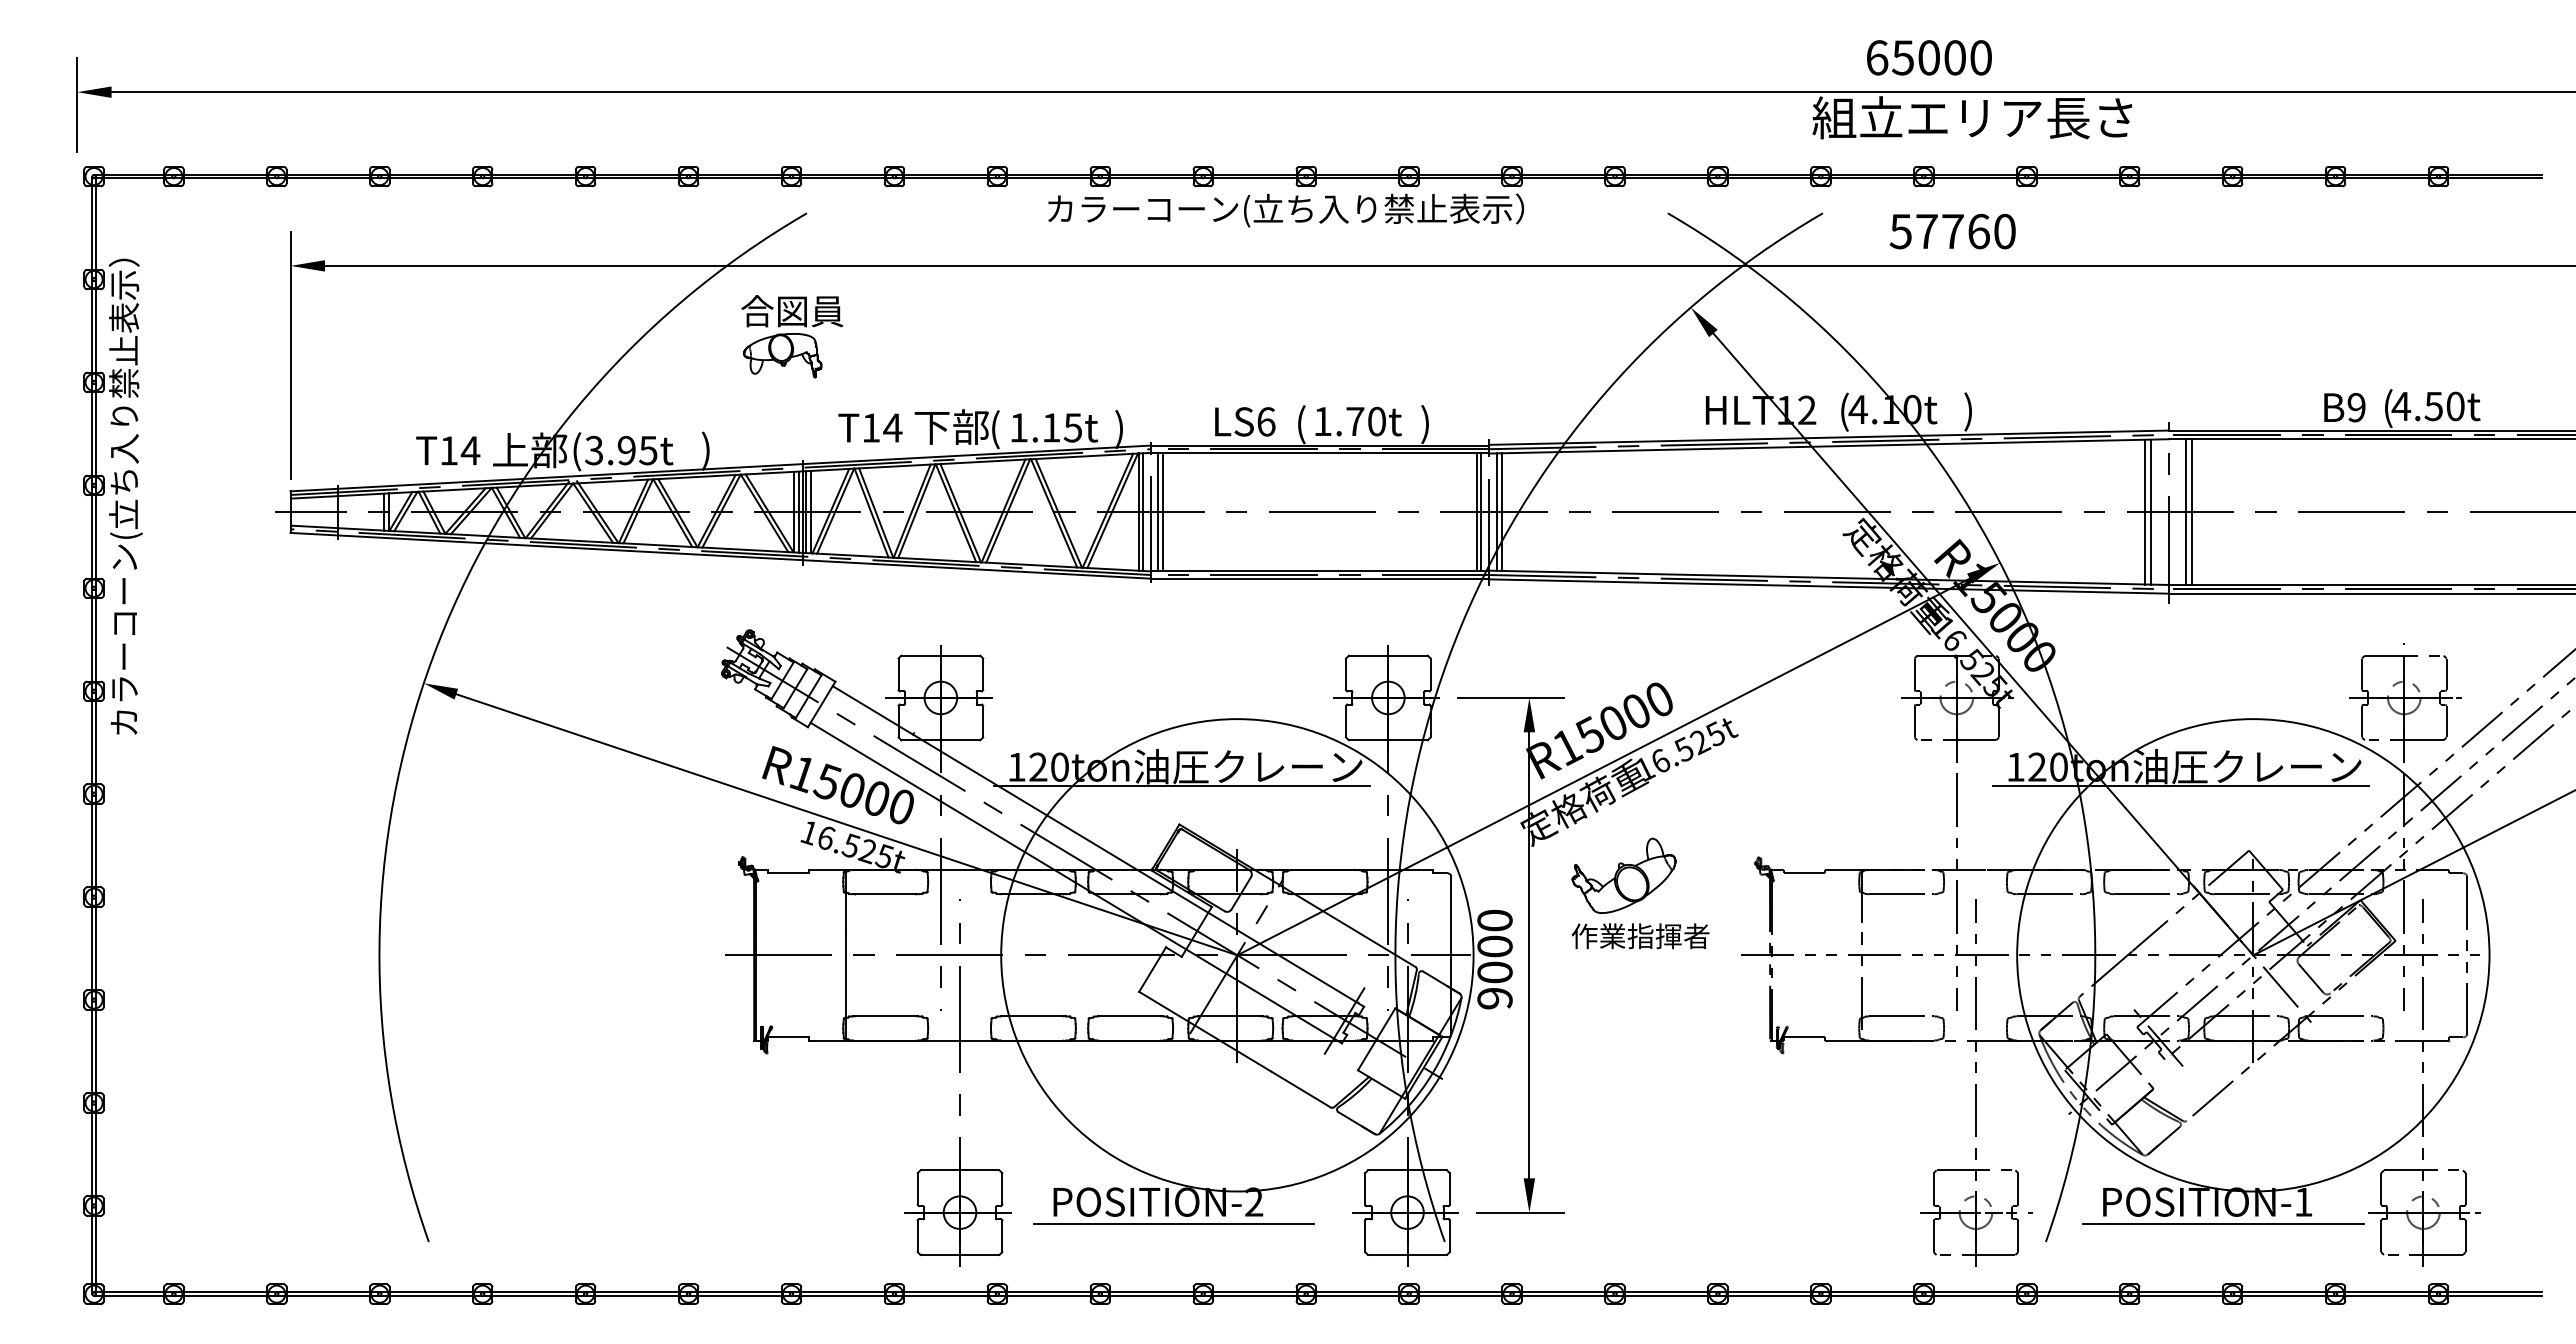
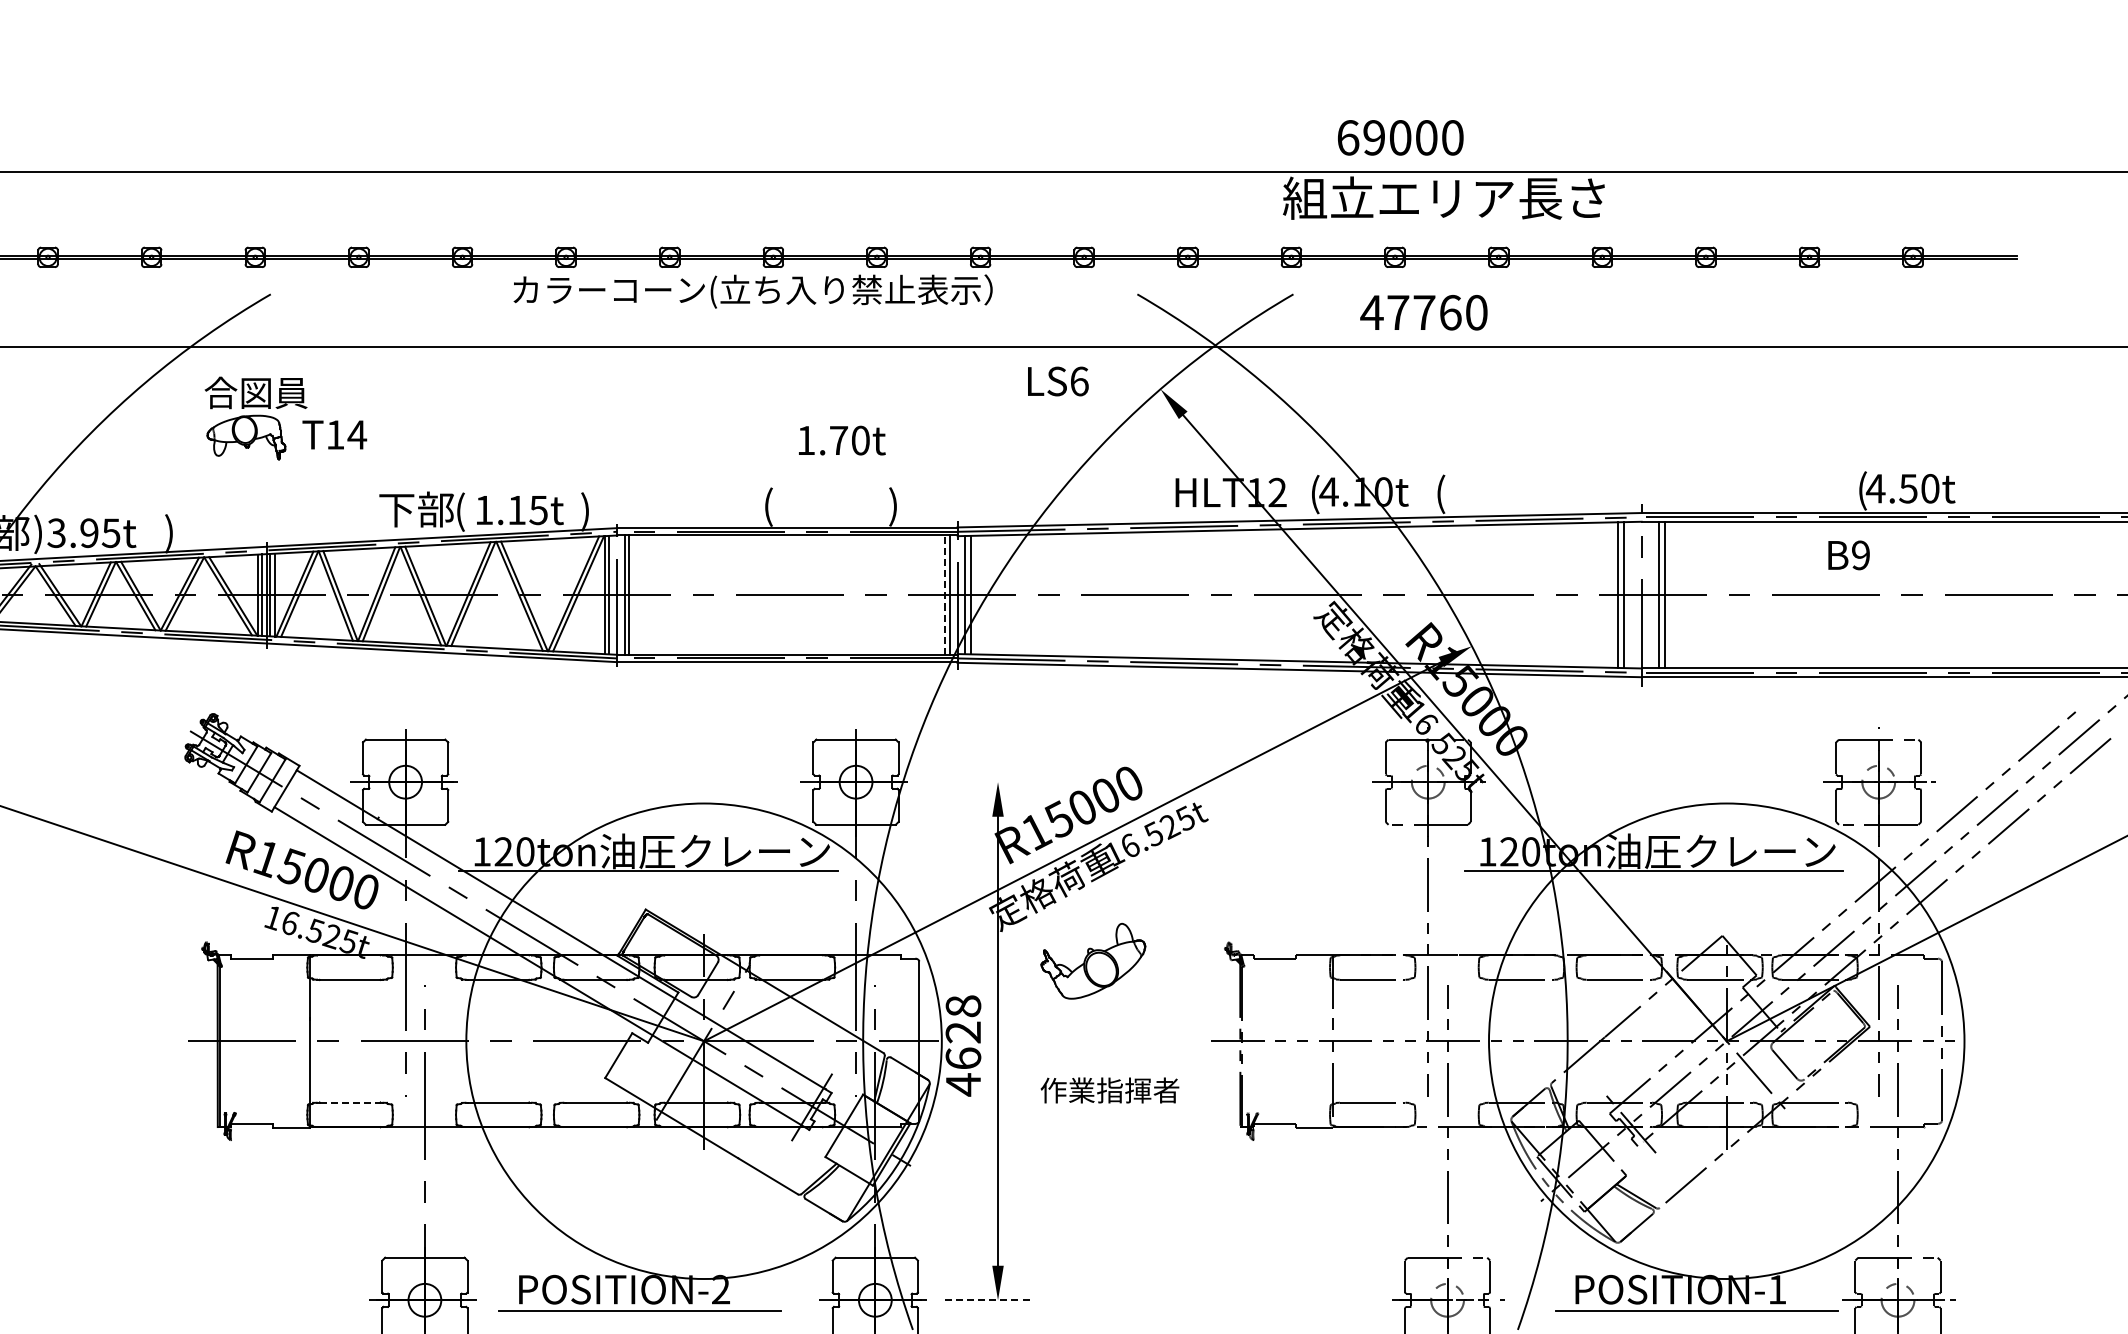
text: (1902, 57) -> (1373, 137), 65000 -> 69000
text: (1900, 231) -> (1371, 312), 57760 -> 47760
text: (2344, 407) -> (1848, 555), moved
text: (1968, 411) -> (1440, 493), ) -> (
text: (1245, 421) -> (1058, 381), moved
text: (1358, 421) -> (842, 440), moved
text: (870, 427) -> (334, 434), moved
text: (576, 451) -> (38, 534), ( -> )
line: (1476, 511) -> (944, 594), solid -> dashed
line: (1510, 697) -> (979, 781), removed
text: (1640, 936) -> (1109, 1090), moved
text: (1494, 959) -> (962, 1045), 9000 -> 4628
line: (886, 1016) -> (350, 1102), solid -> dashed
line: (1520, 1212) -> (989, 1300), solid -> dashed

